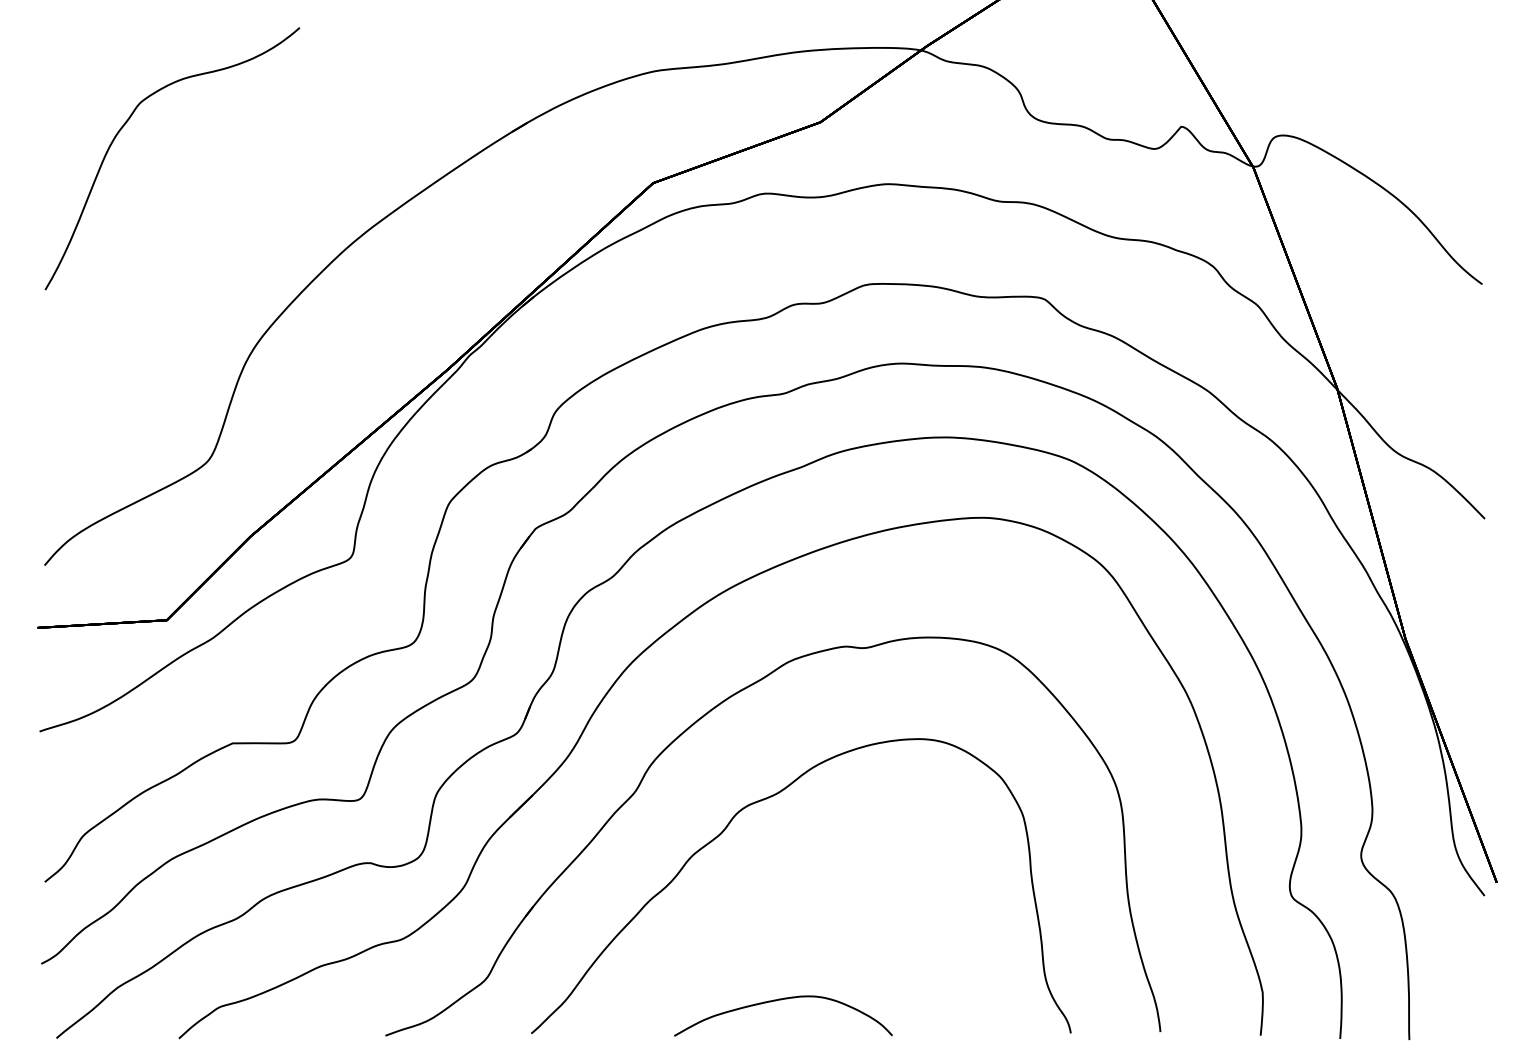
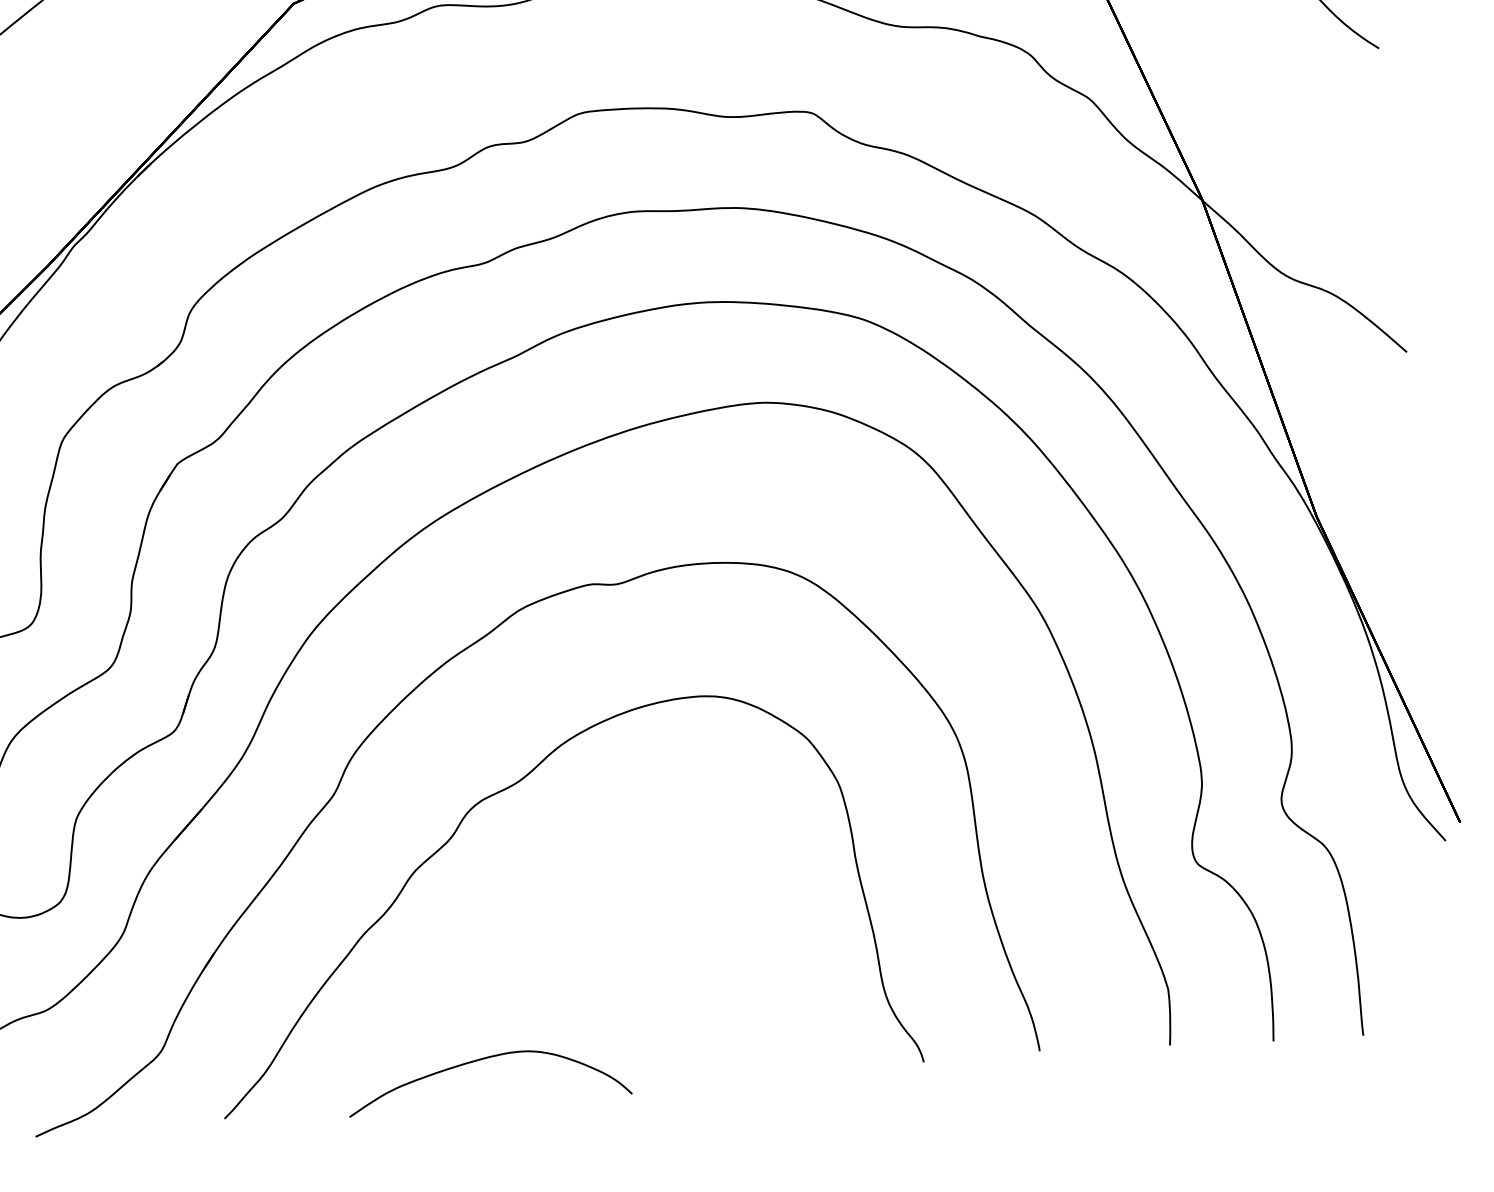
part: (781, 1000) -> (484, 1059), moved

